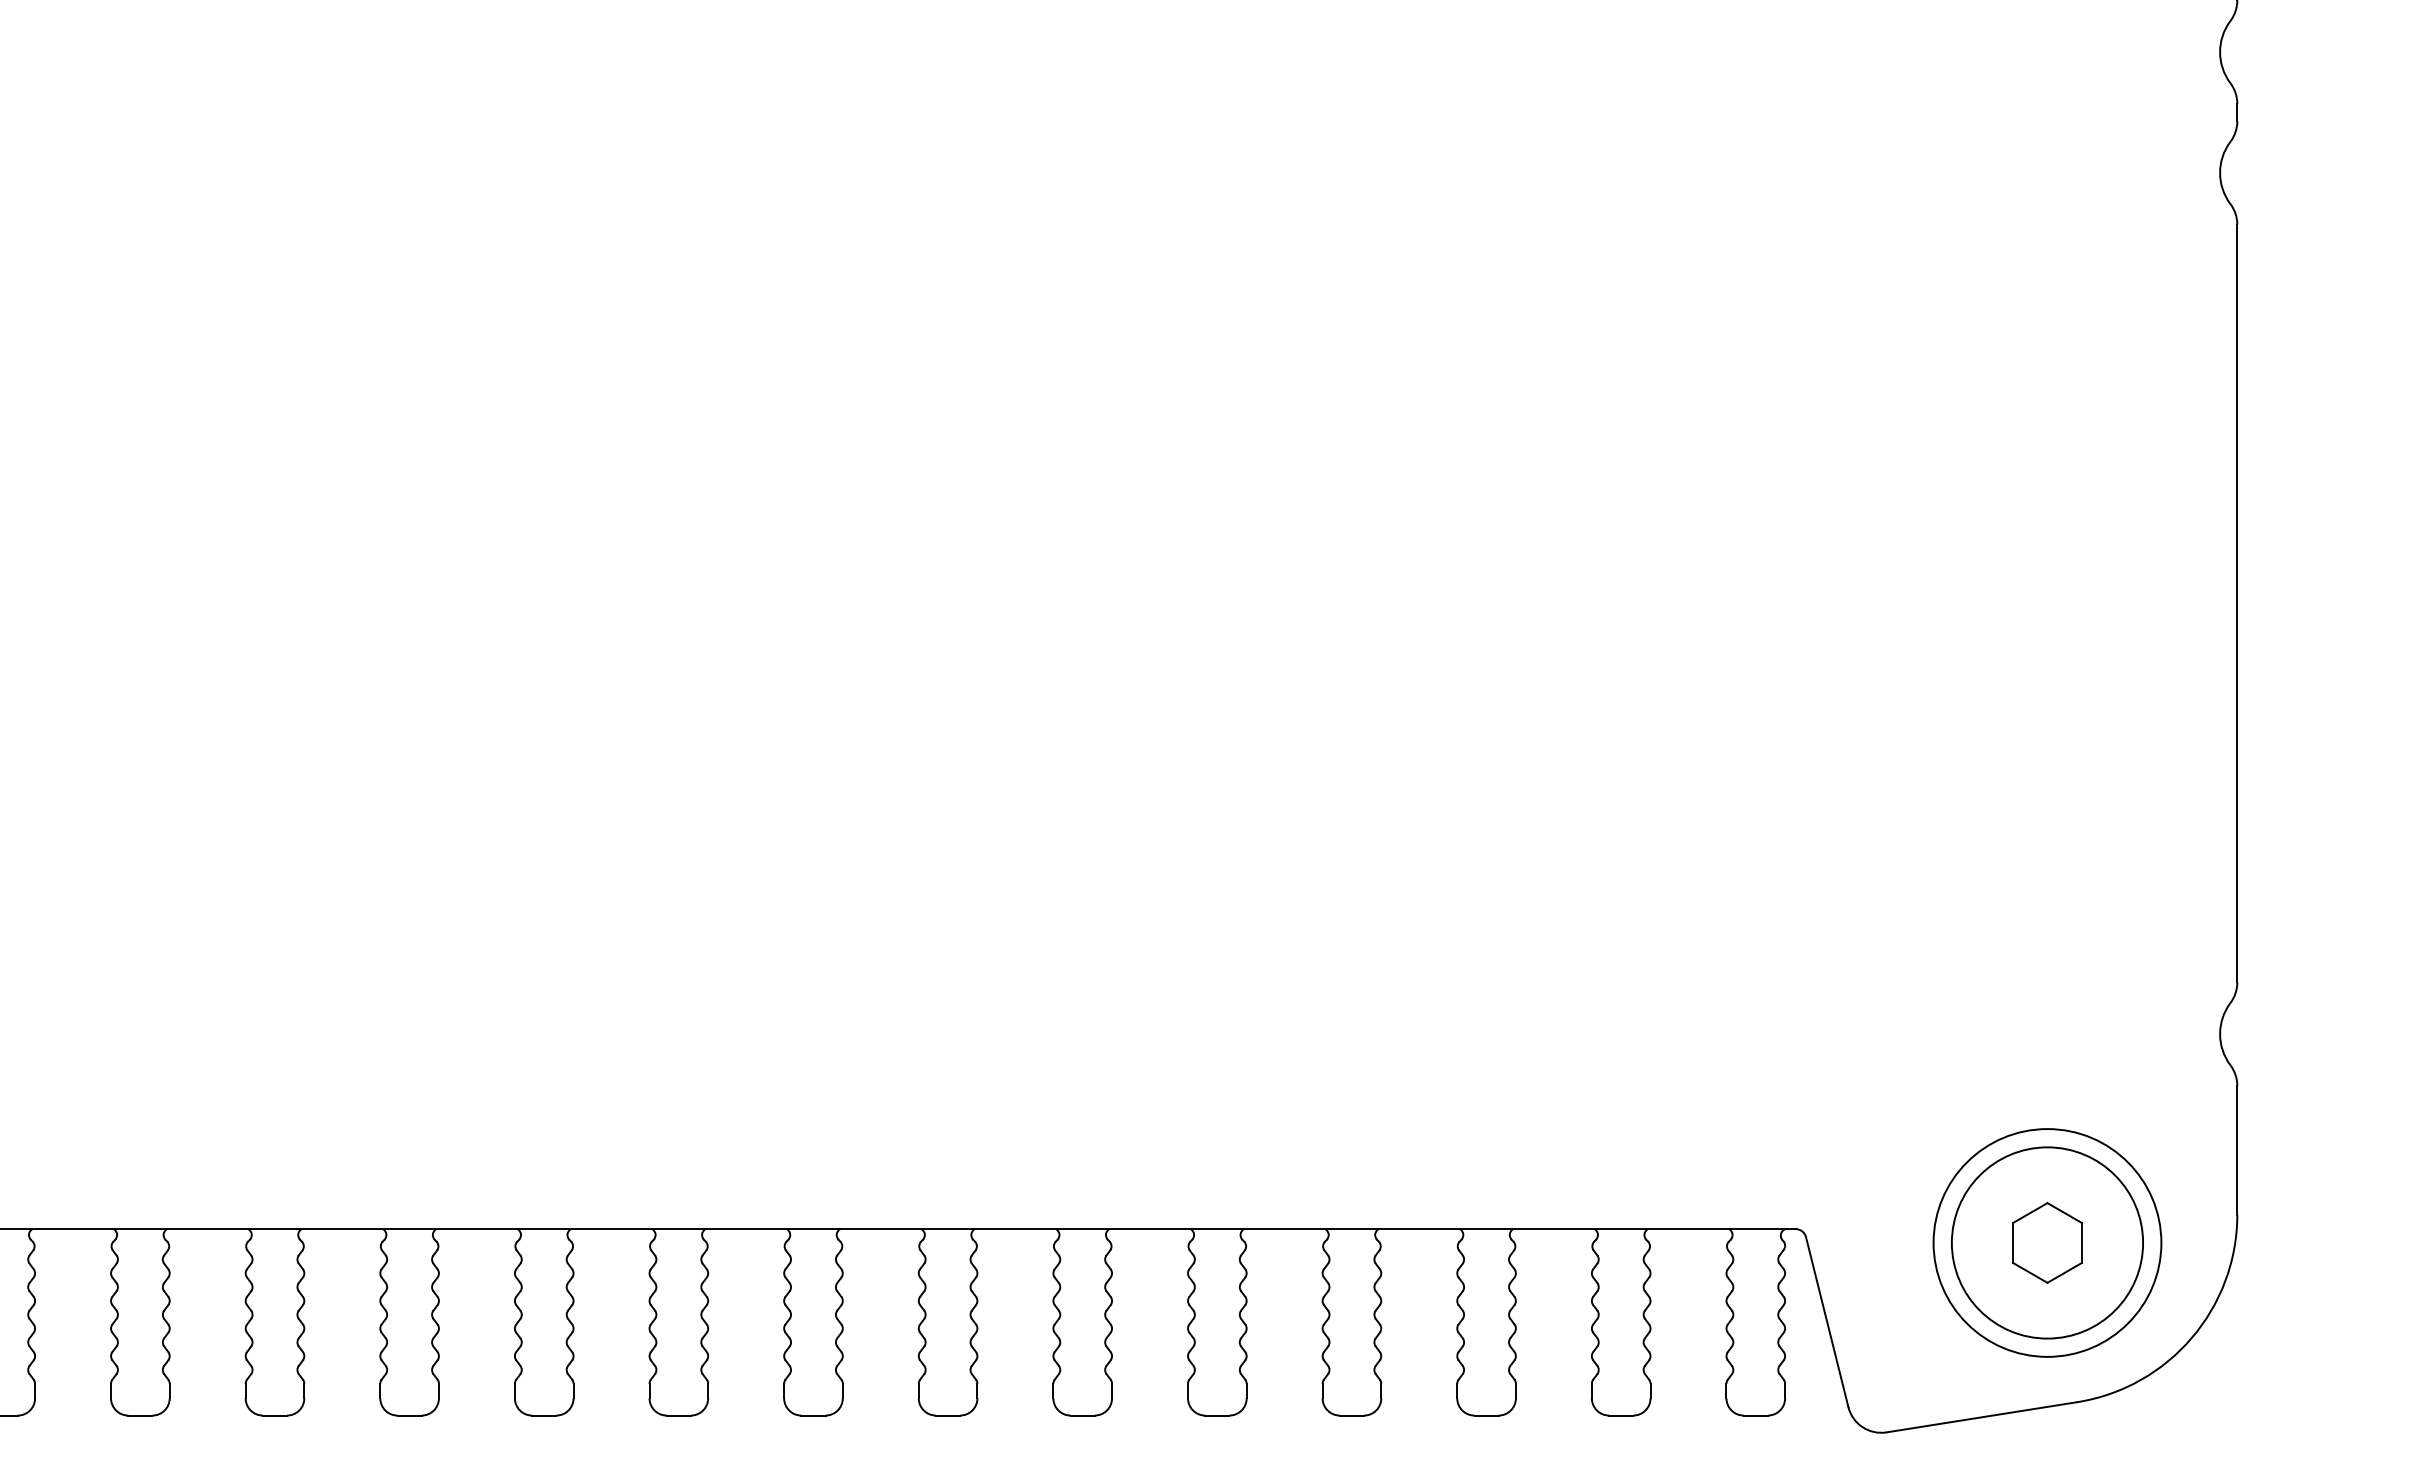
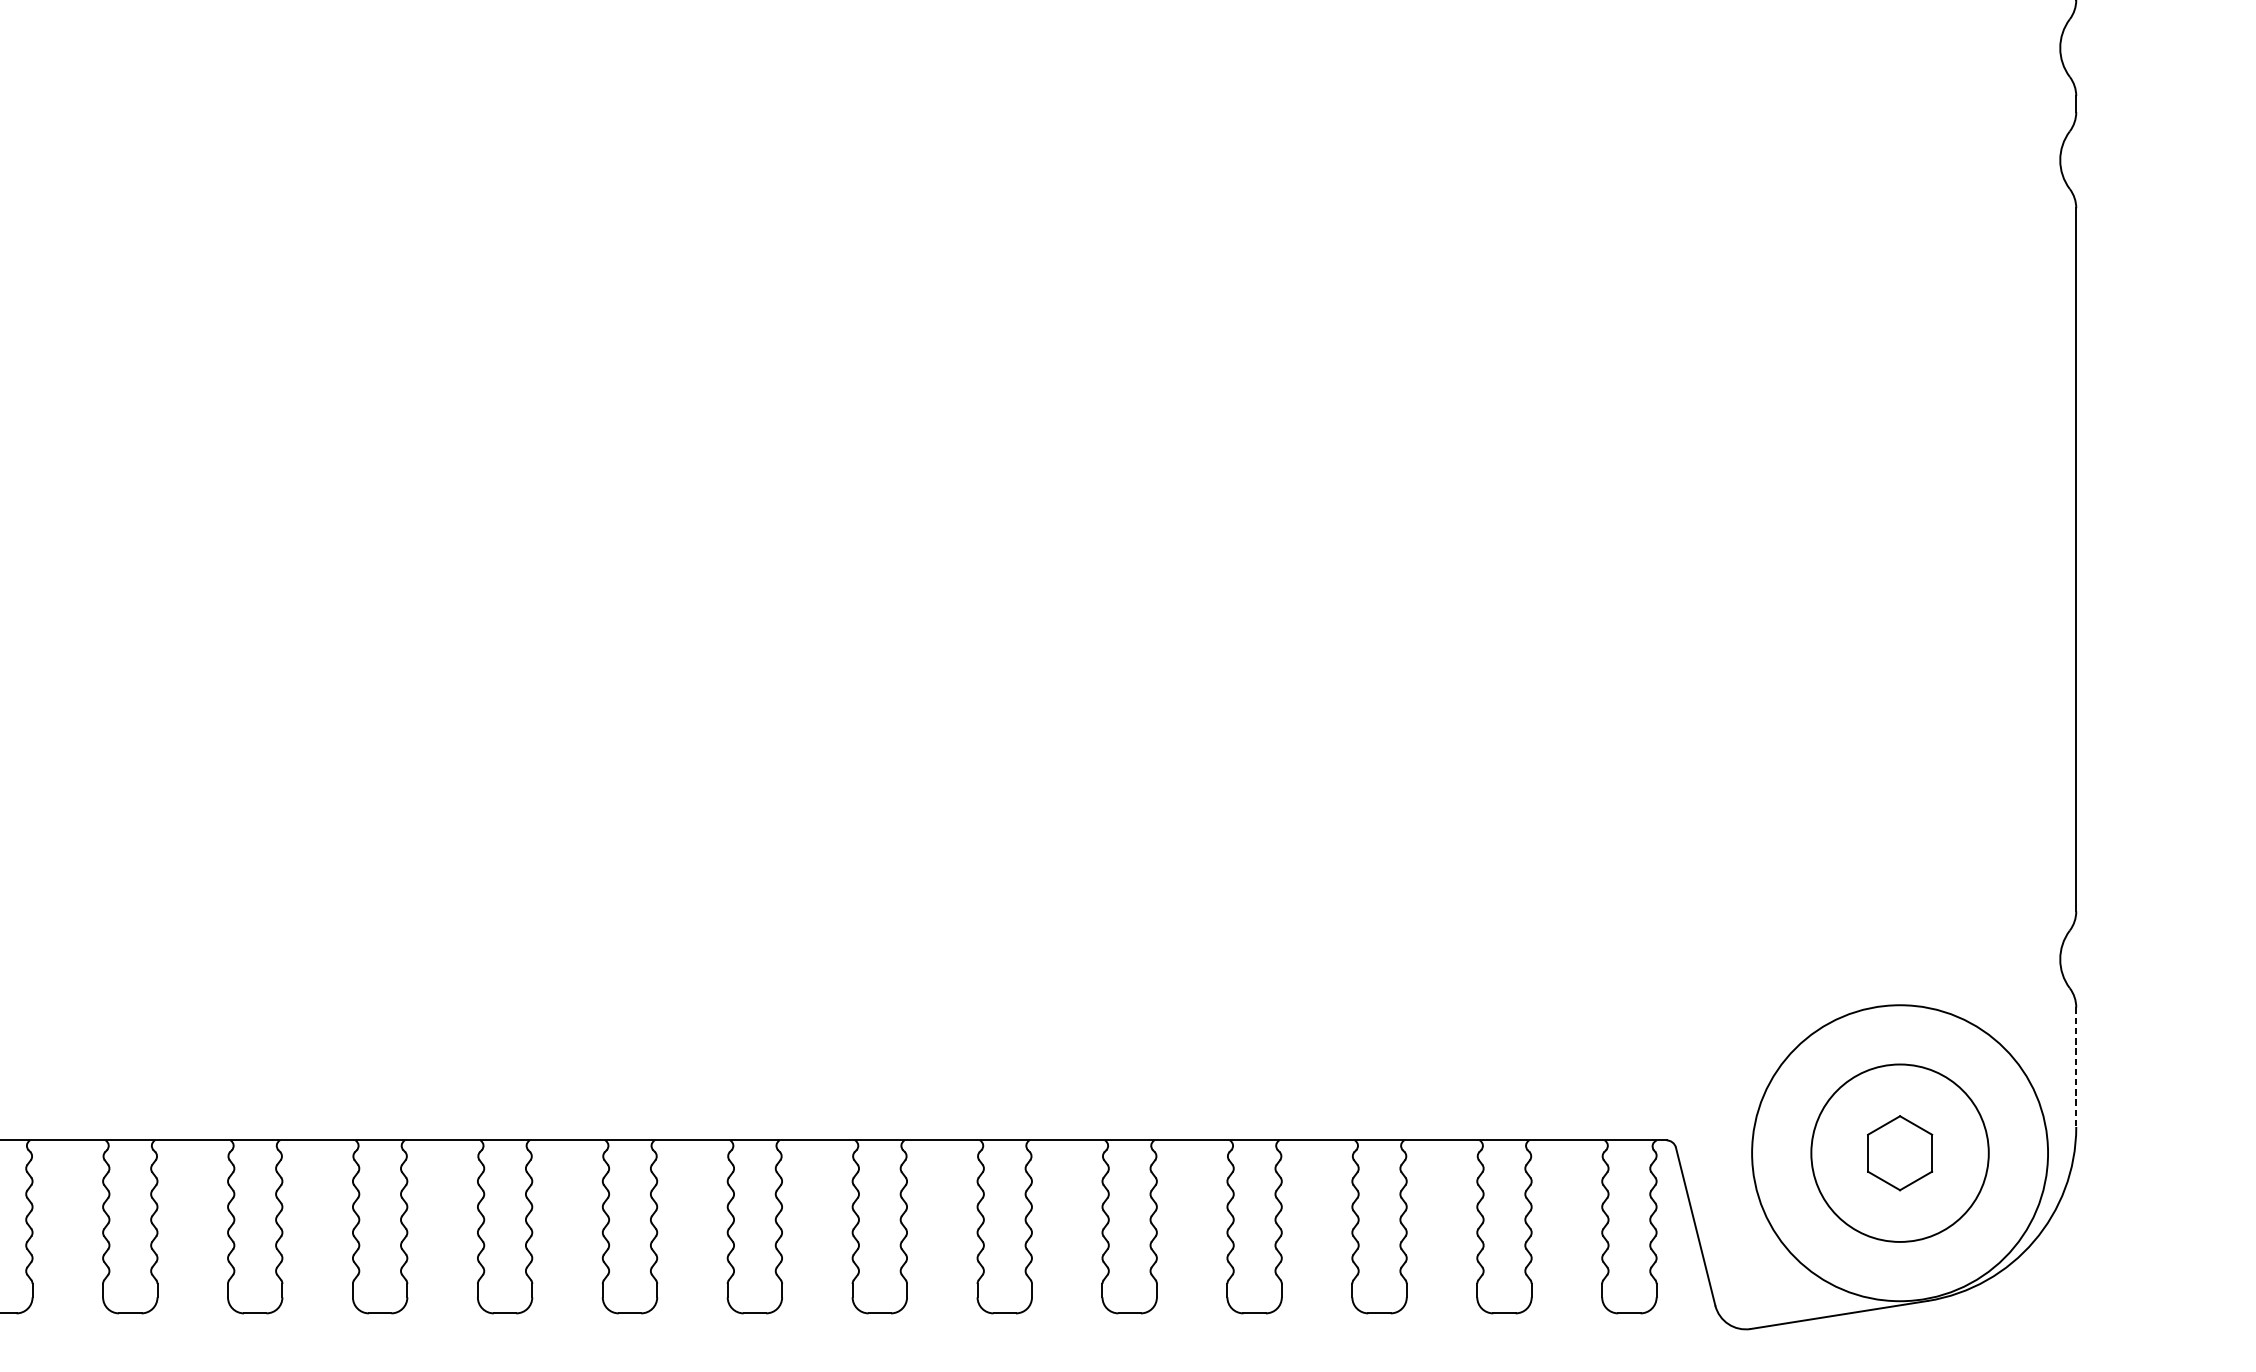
line: (2237, 1150) -> (2076, 1067), solid -> dashed
circle: (2047, 1242) -> (1900, 1152), size x1.4

